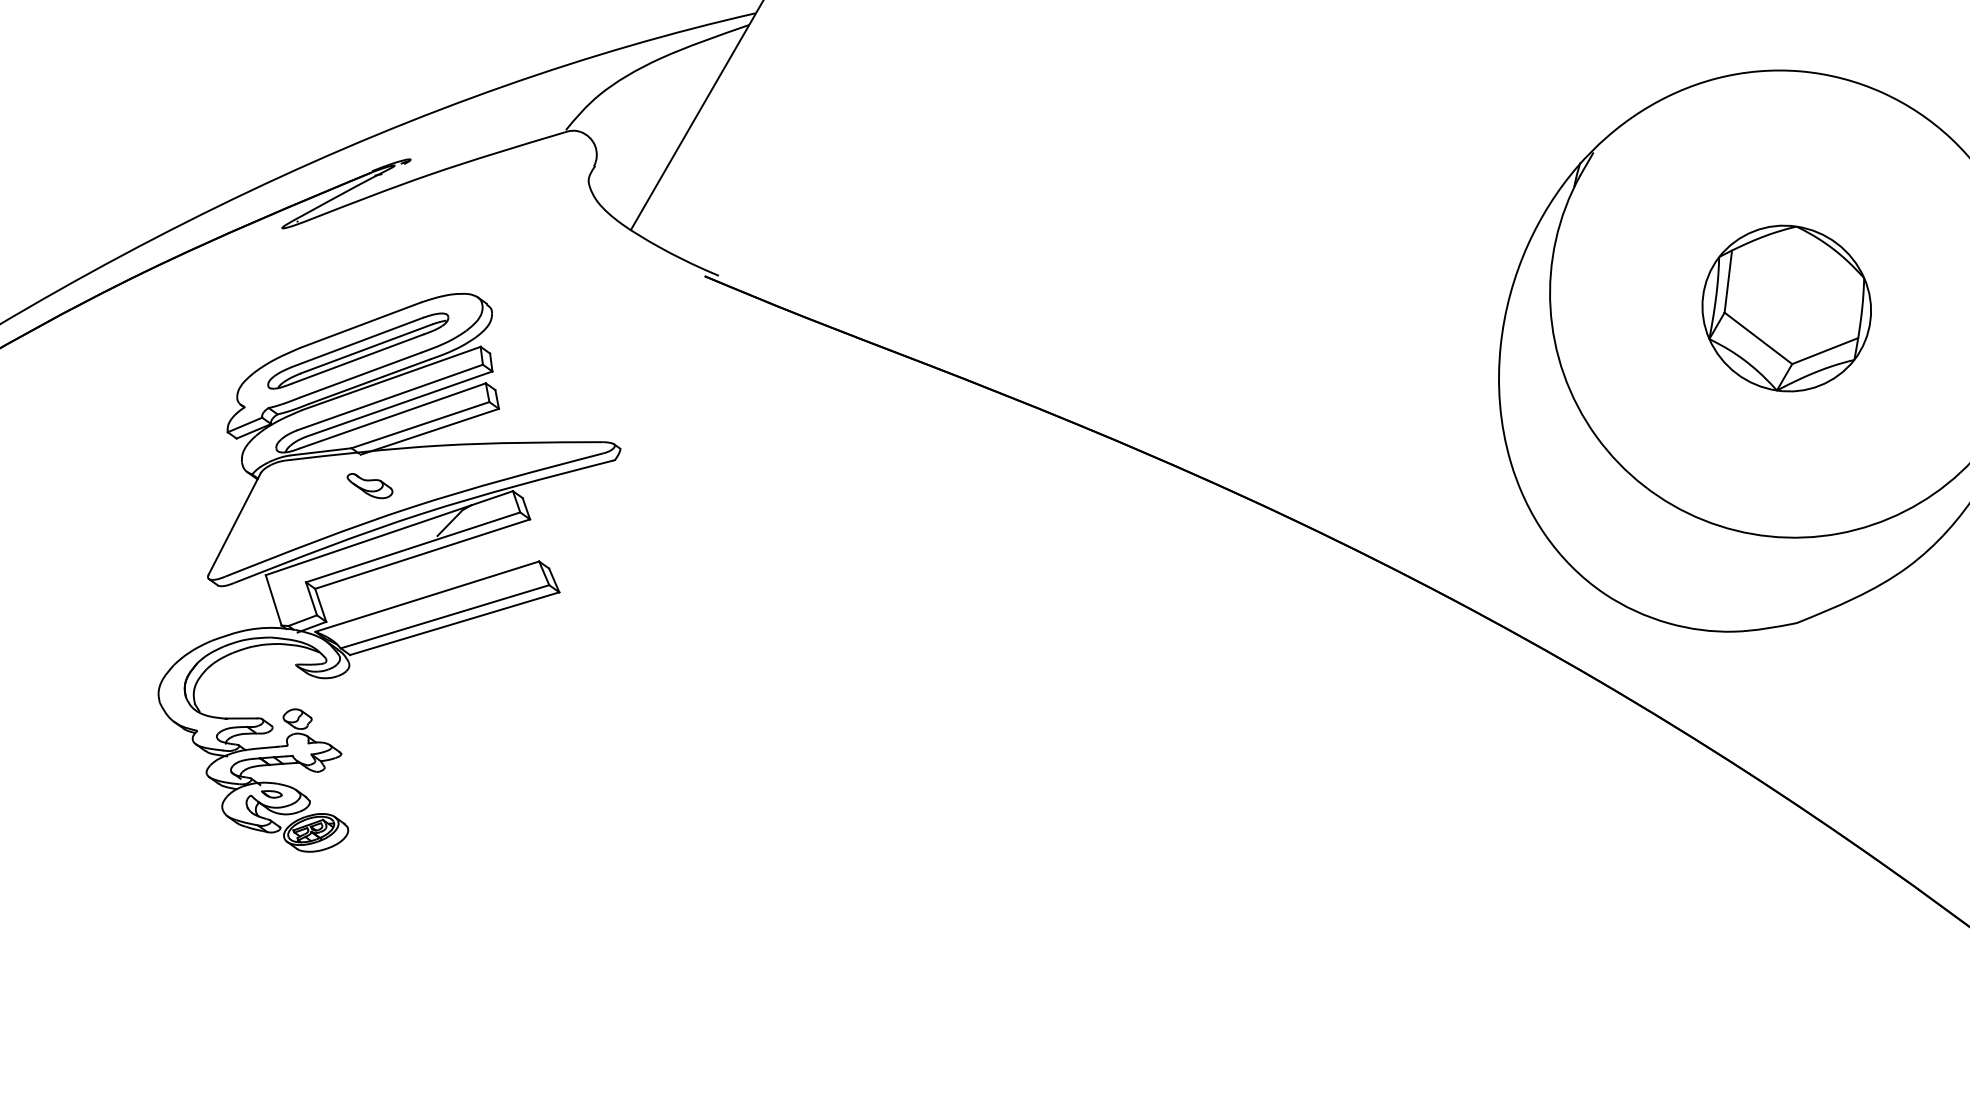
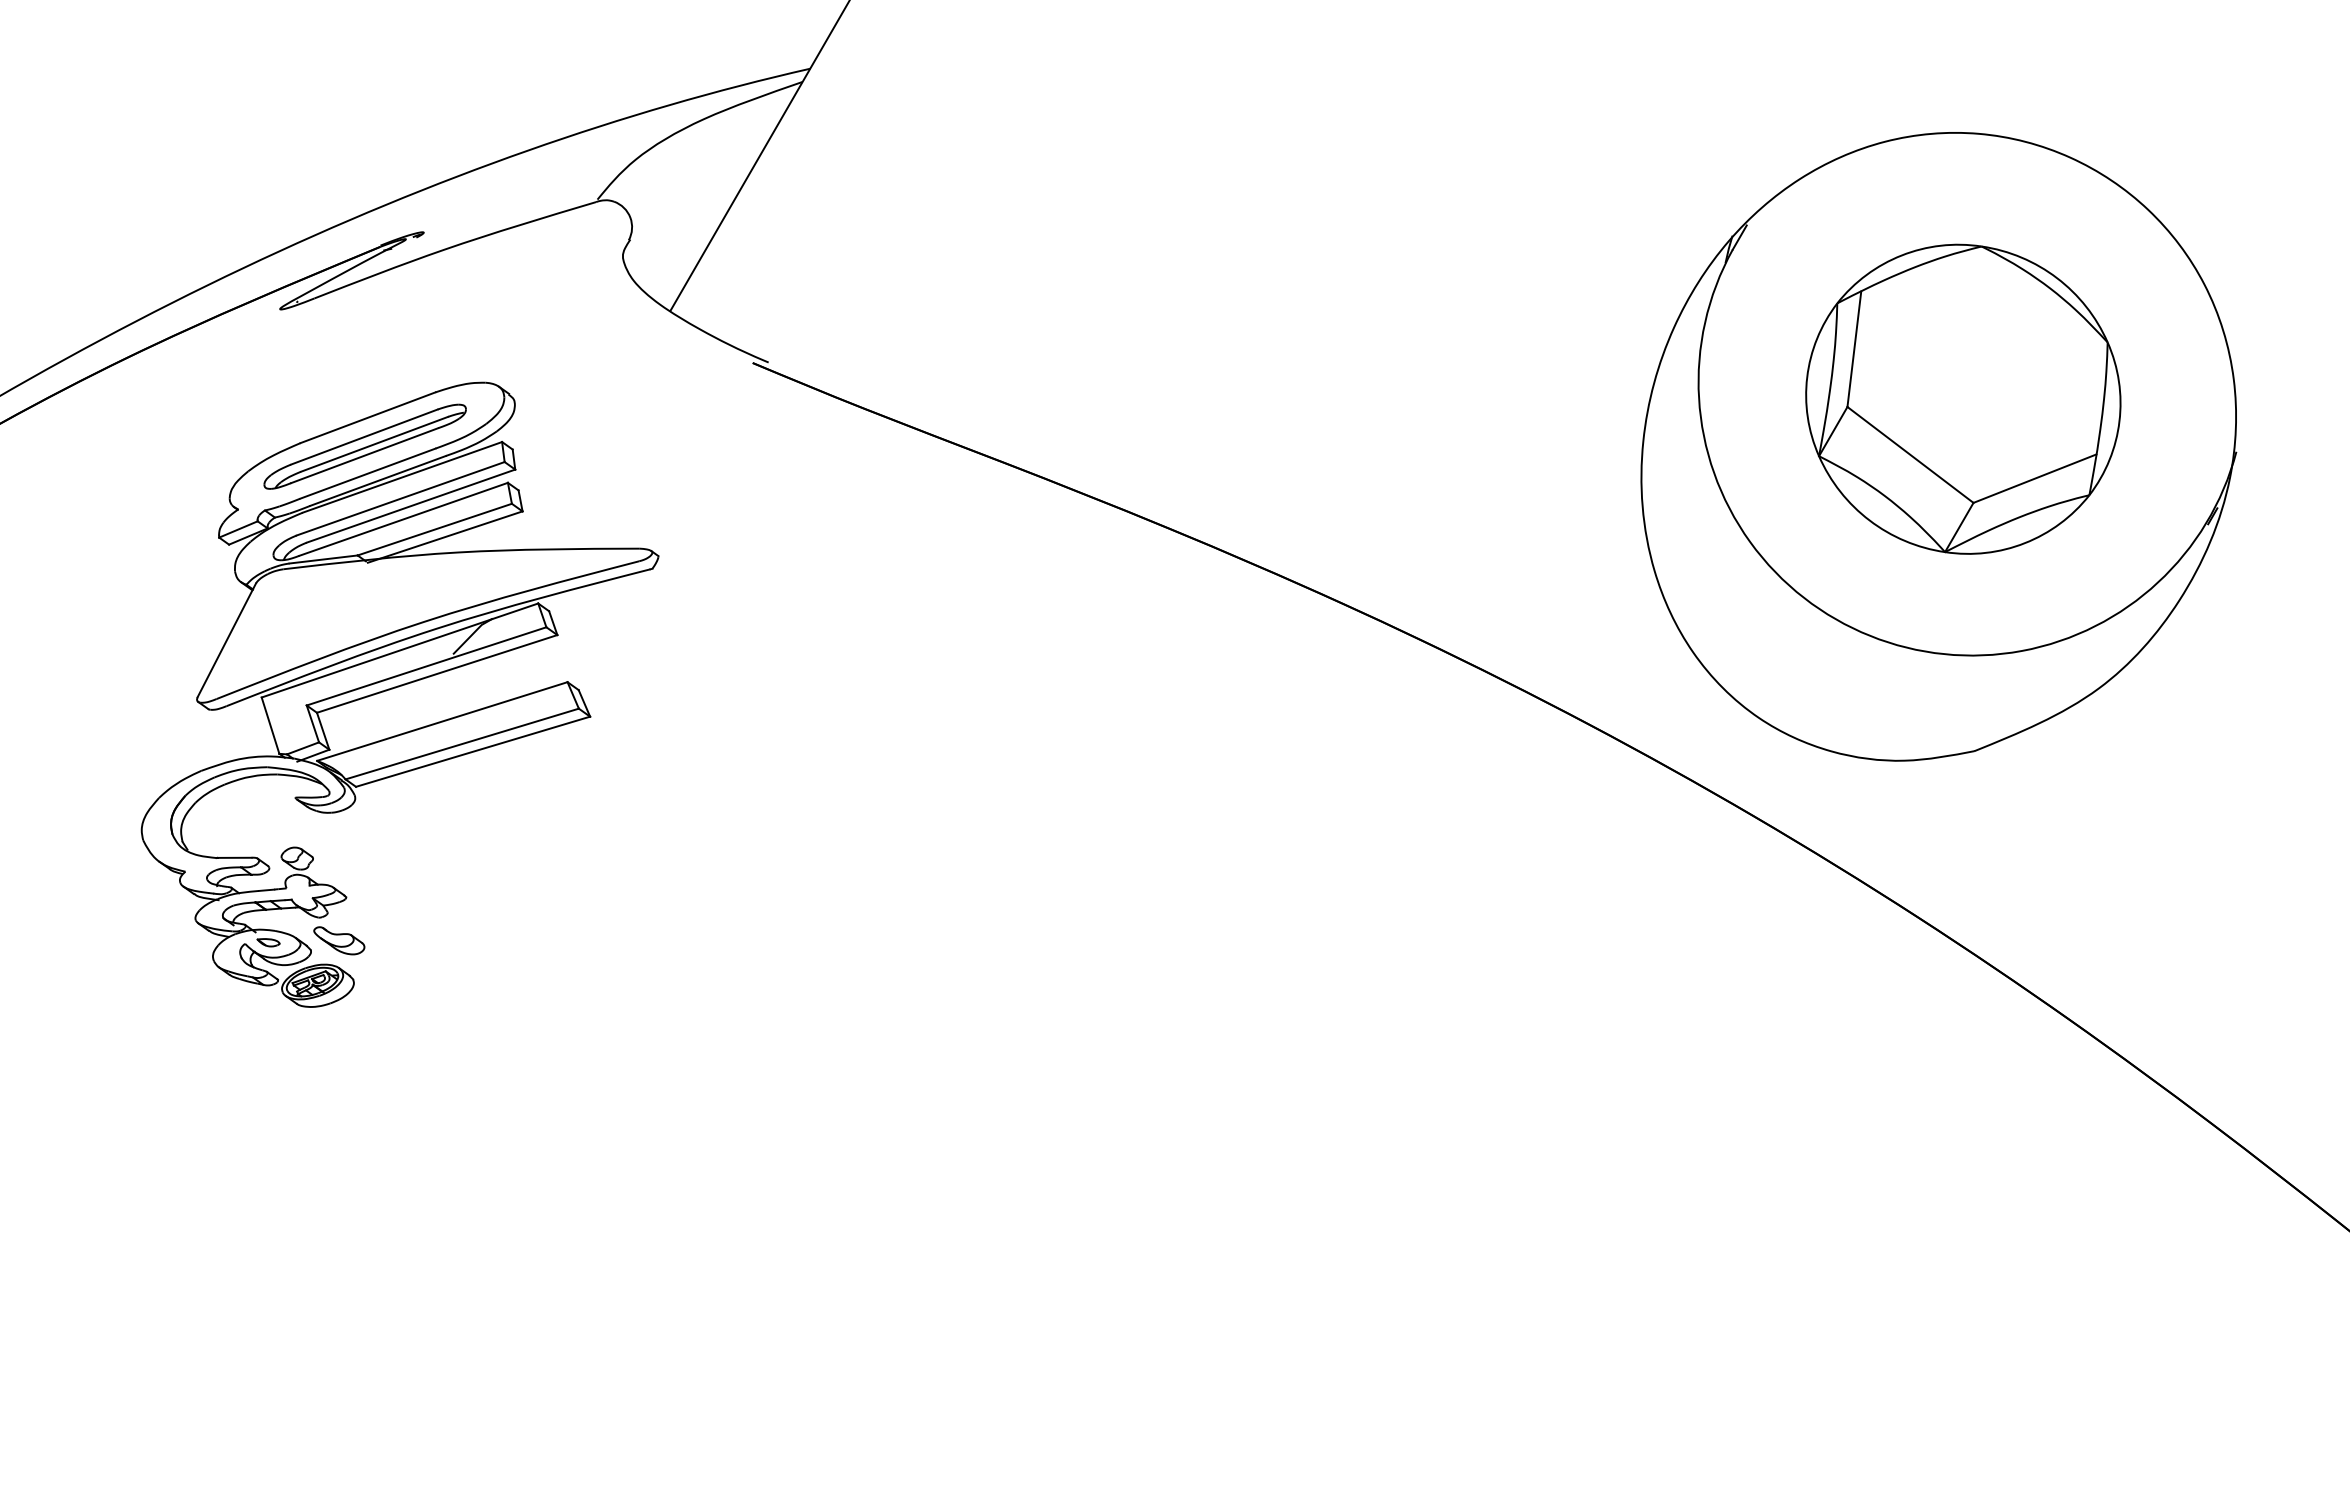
part: (1786, 307) -> (1963, 398), size x1.67
part: (370, 485) -> (339, 940), moved

